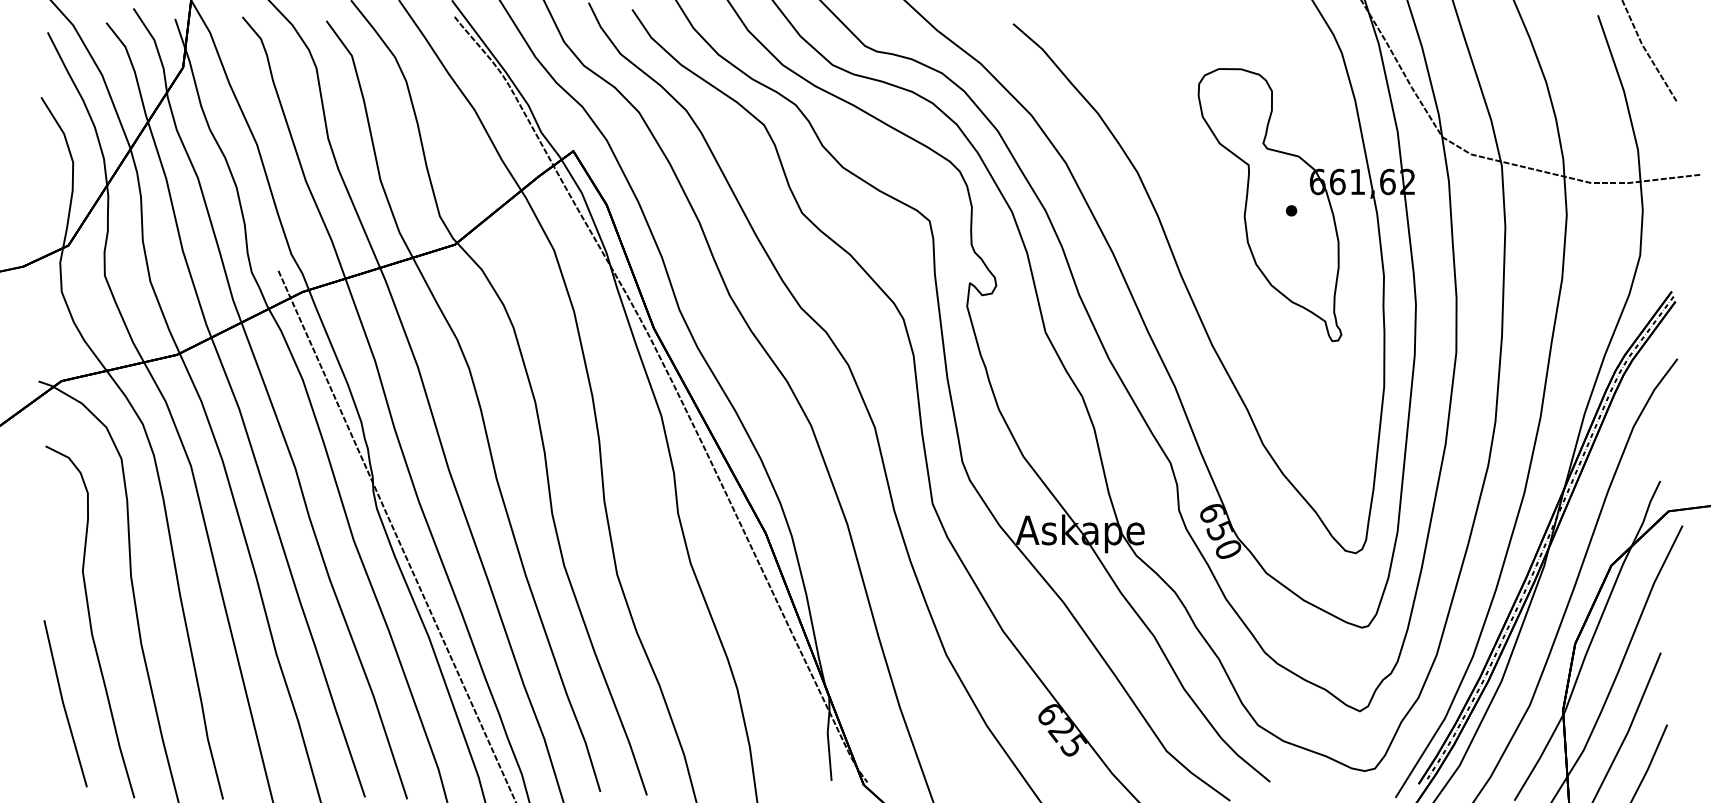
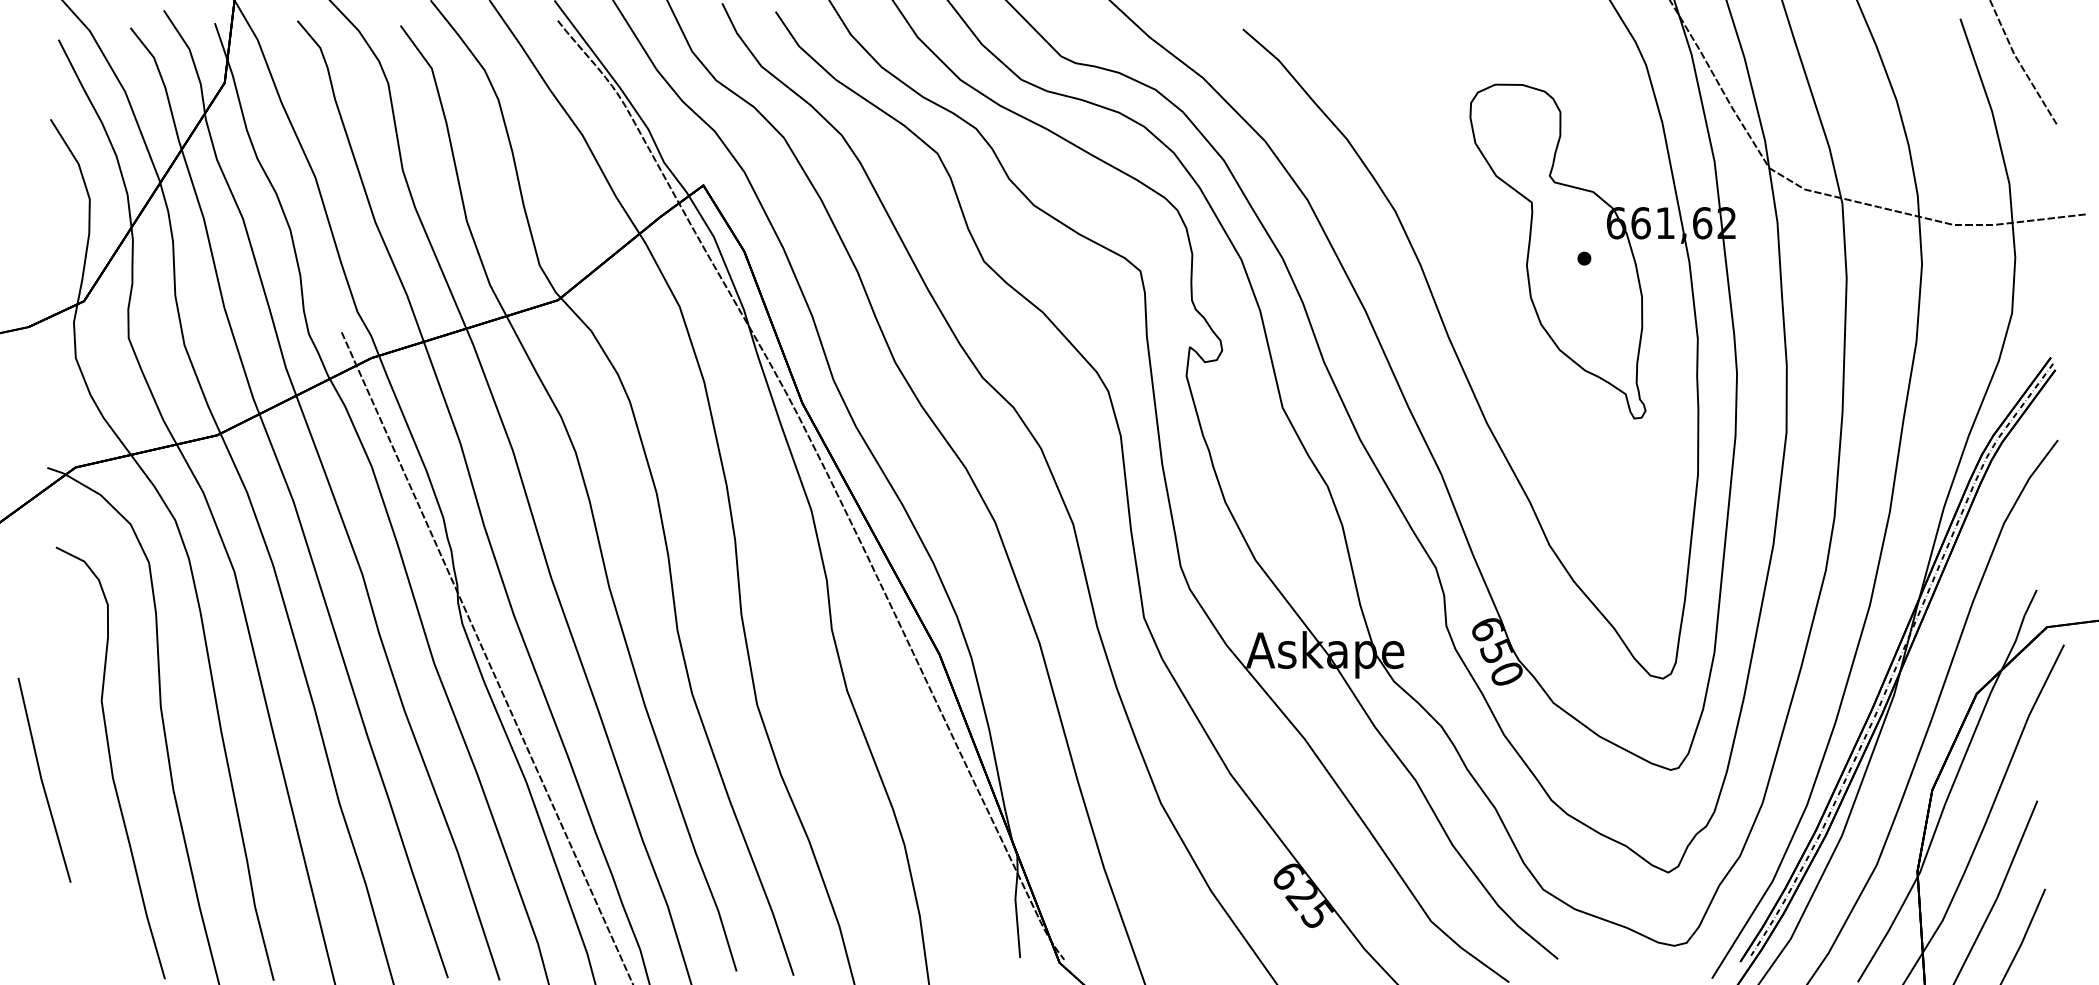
line: (63, 703) -> (42, 779), moved

